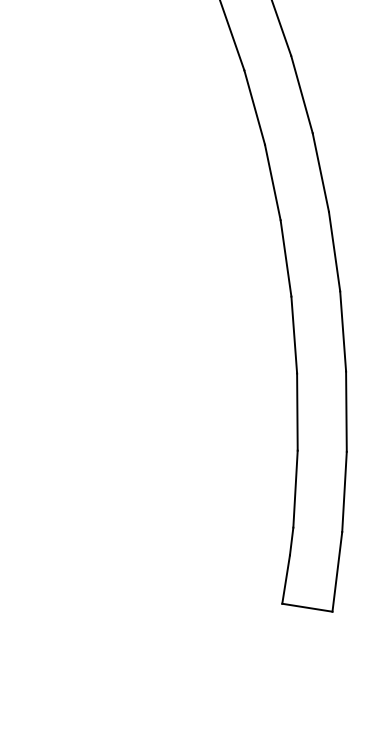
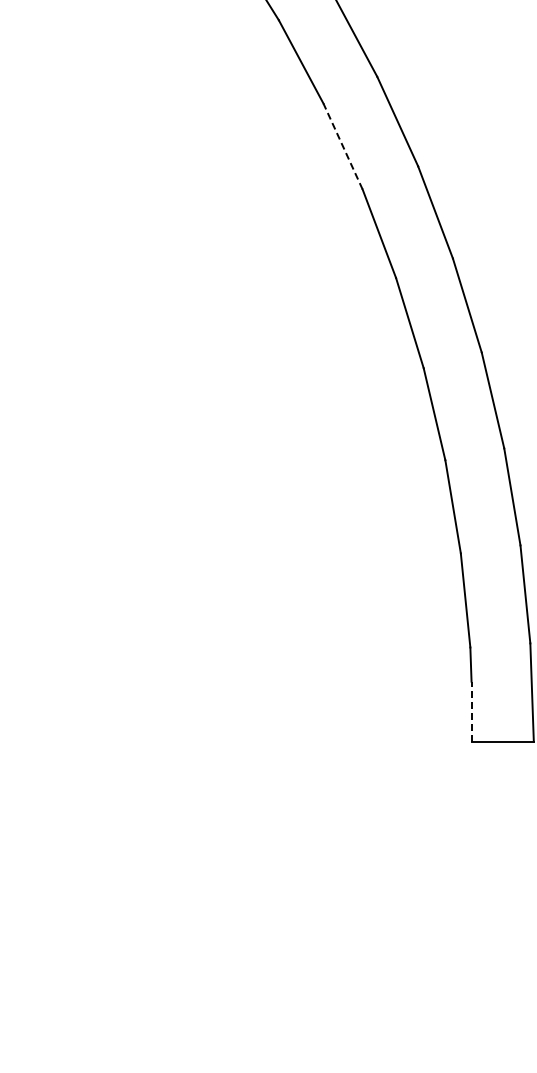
line: (254, 107) -> (342, 146), solid -> dashed
line: (286, 579) -> (471, 711), solid -> dashed

